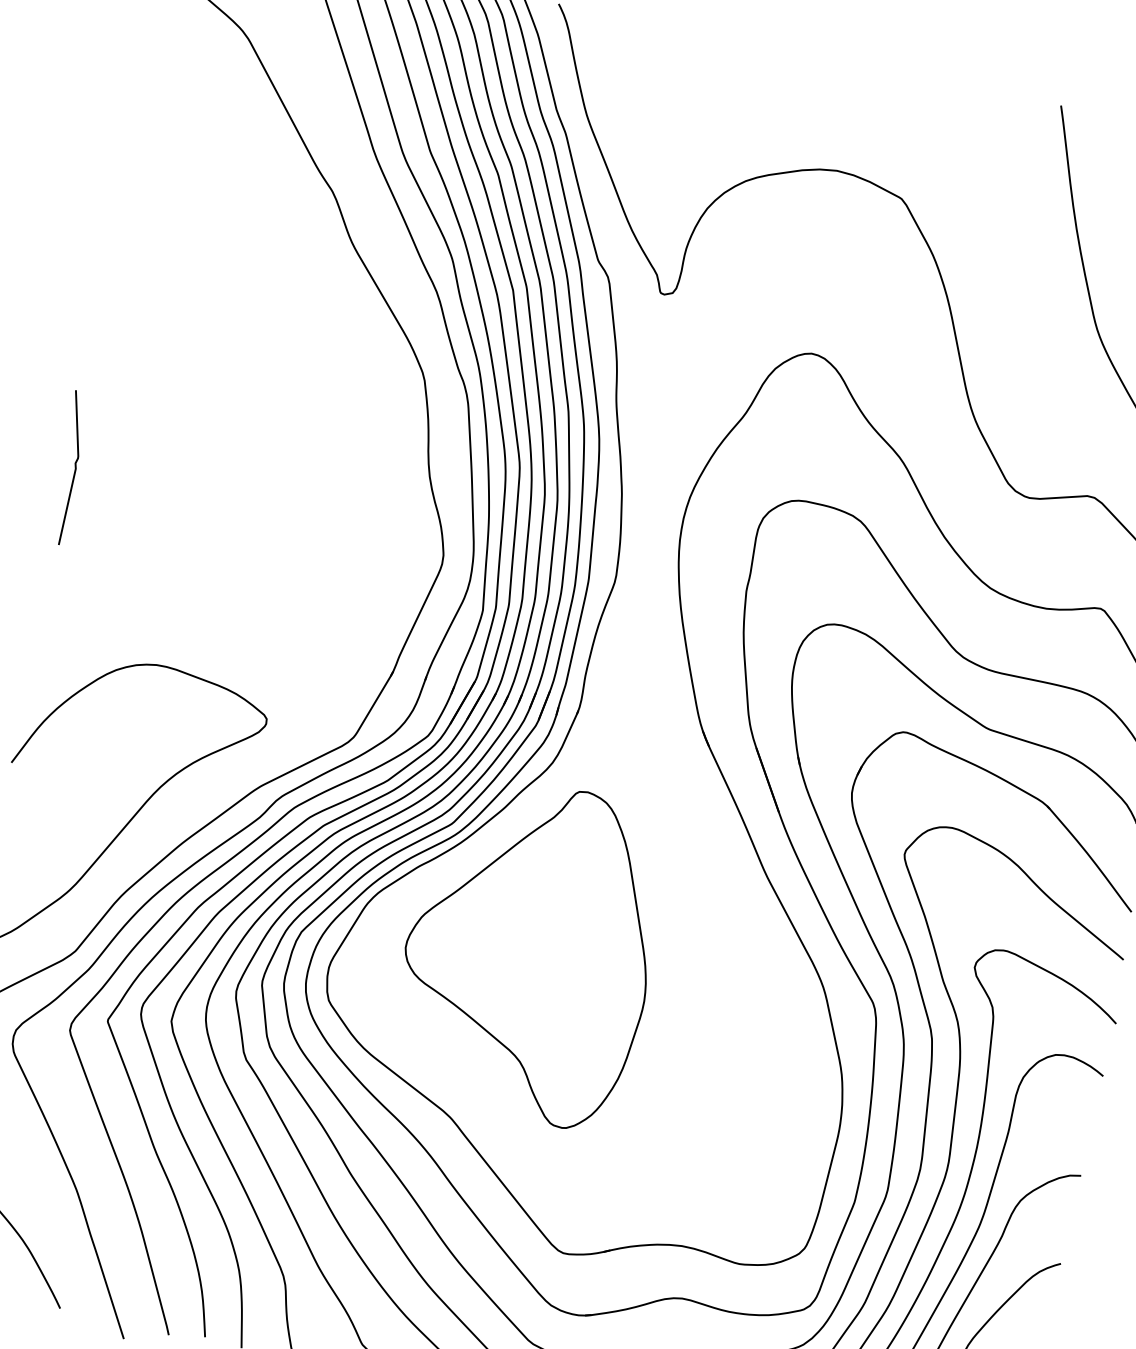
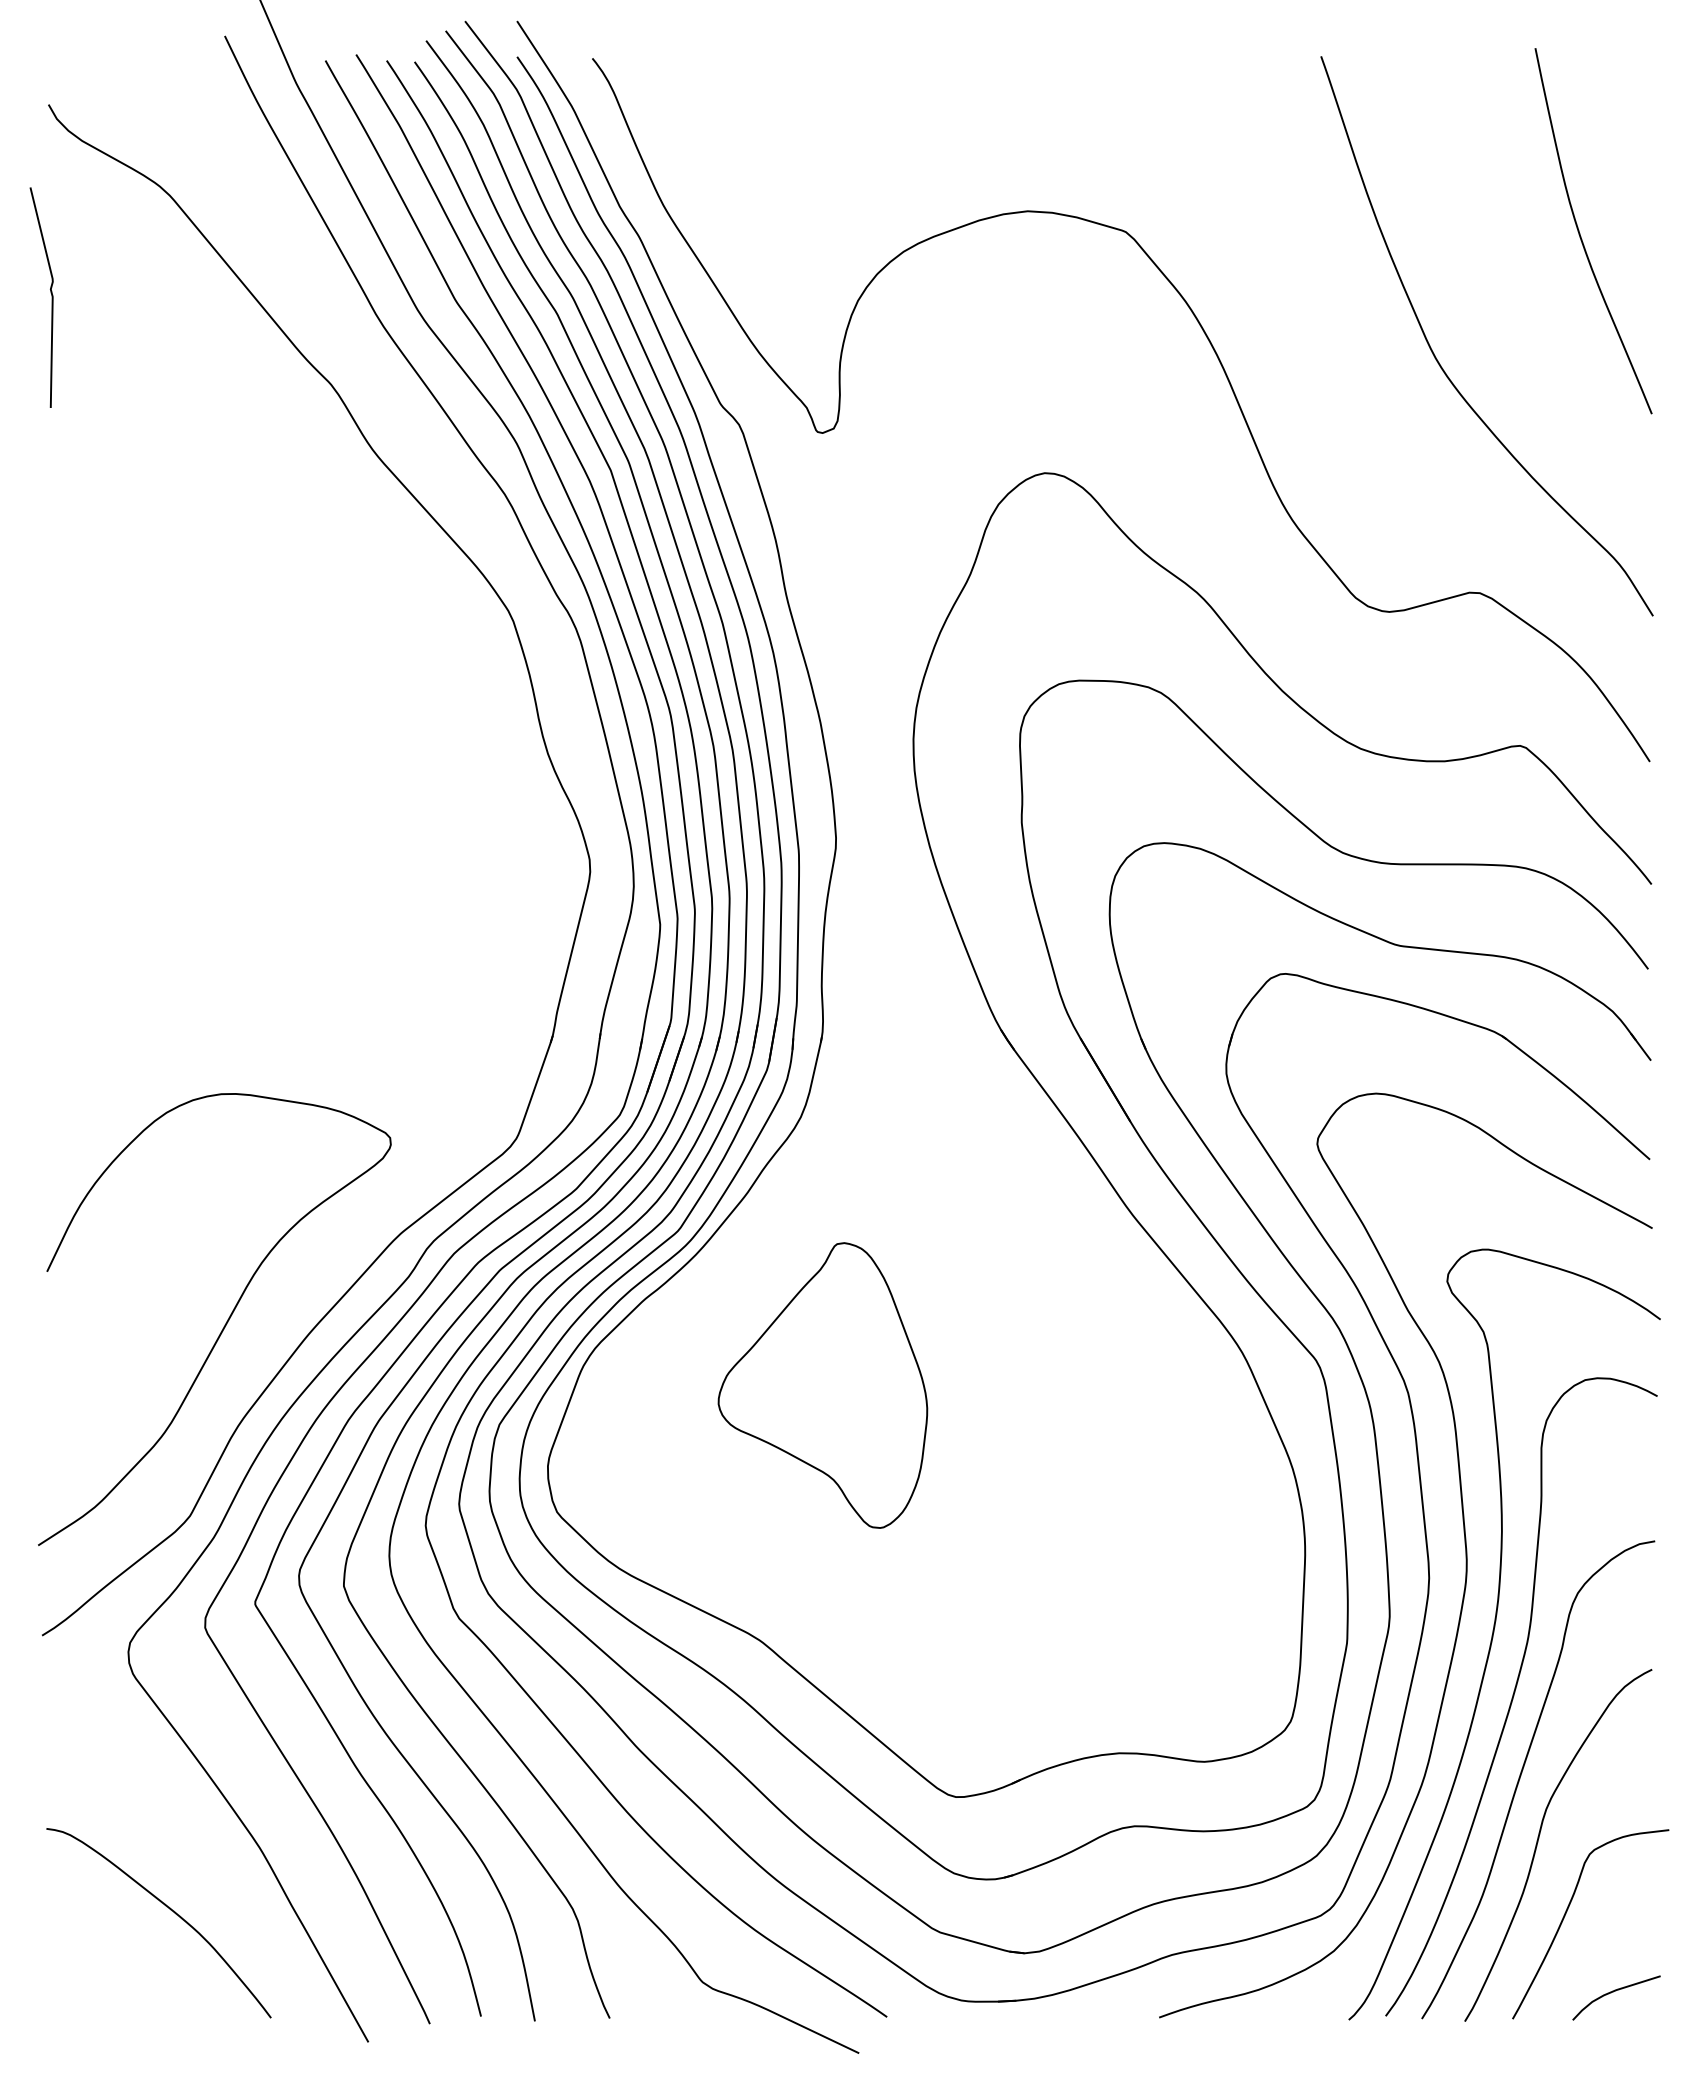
curve: (74, 466) -> (50, 293), moved
part: (529, 950) -> (822, 1385), size x0.6

